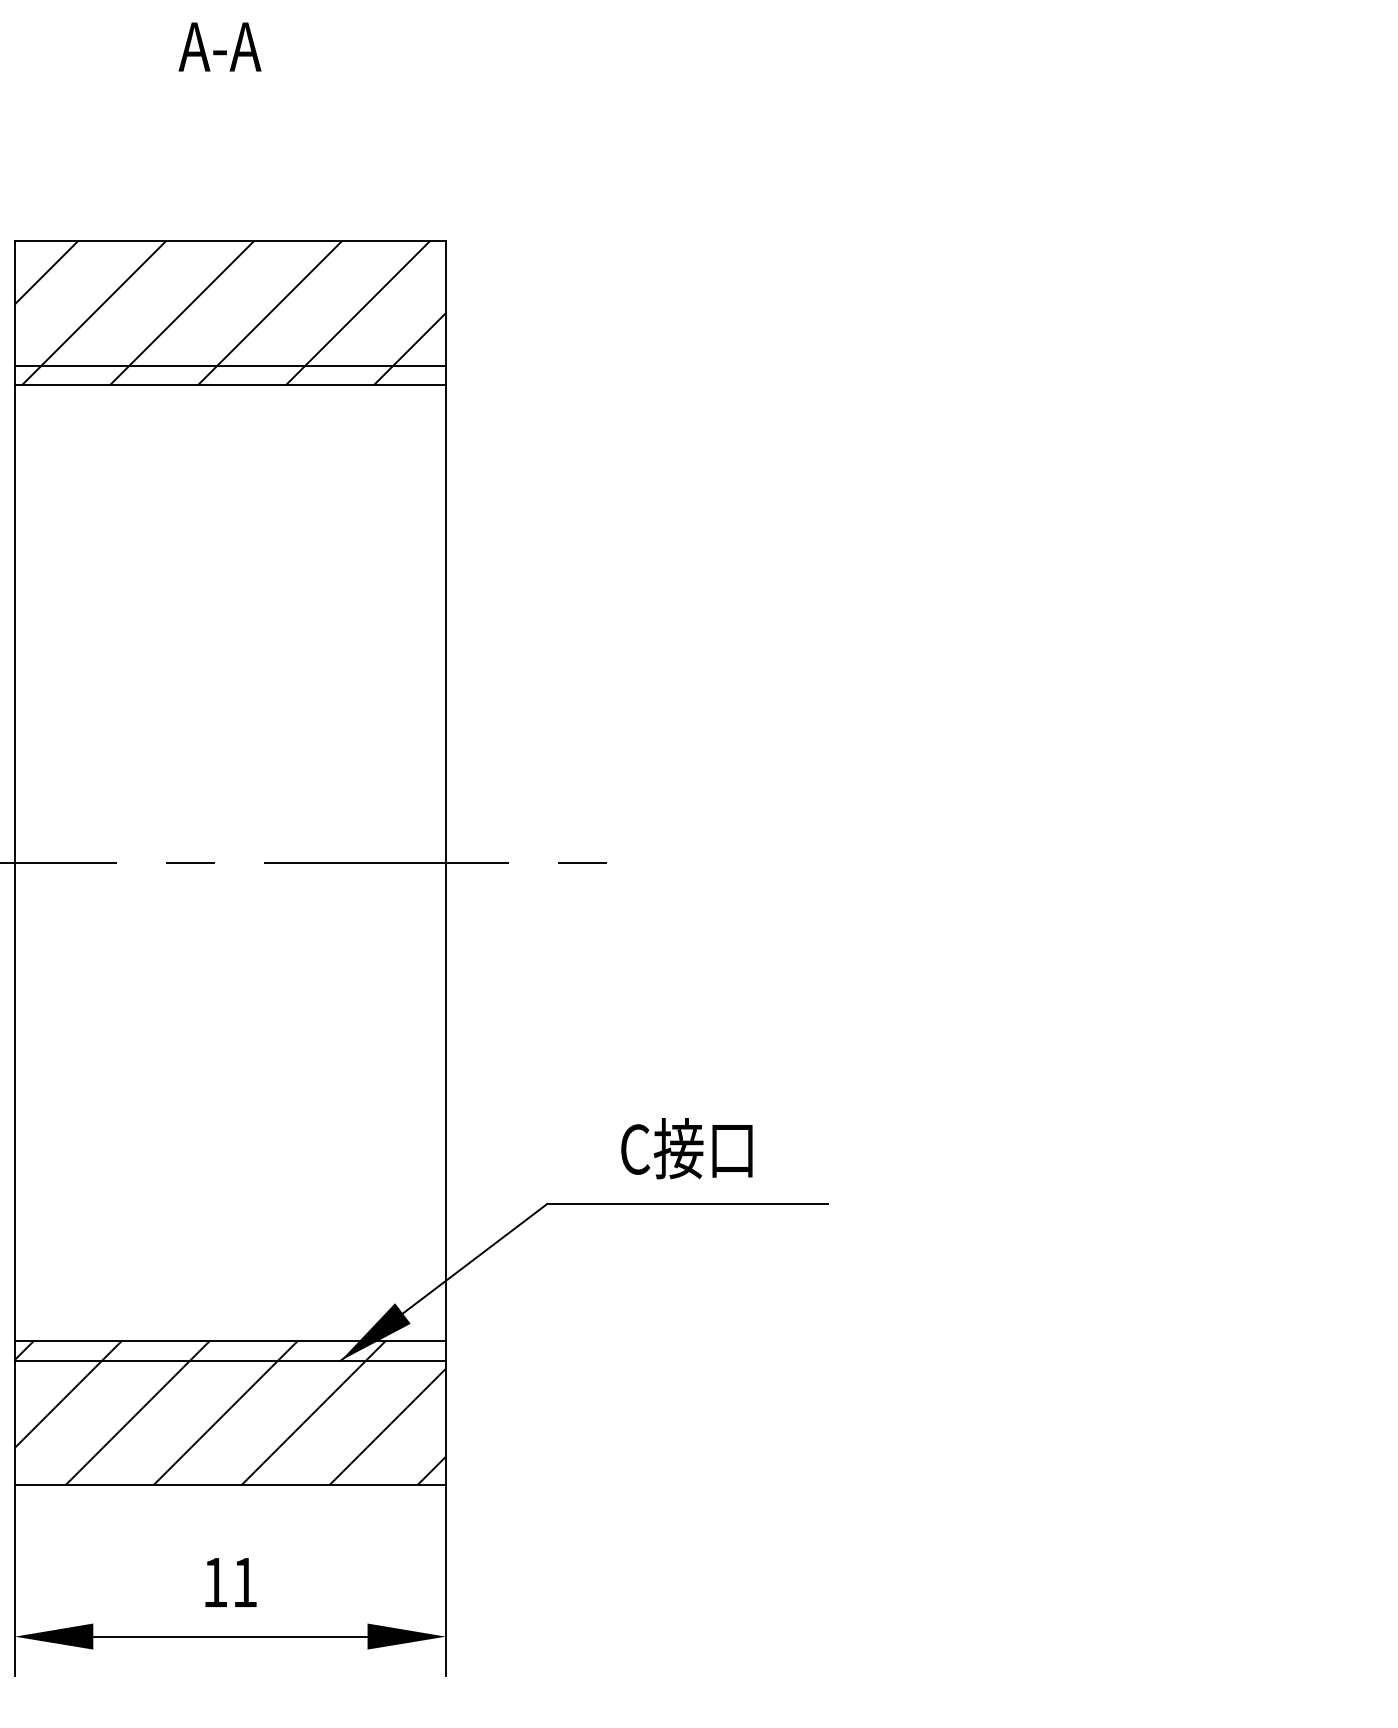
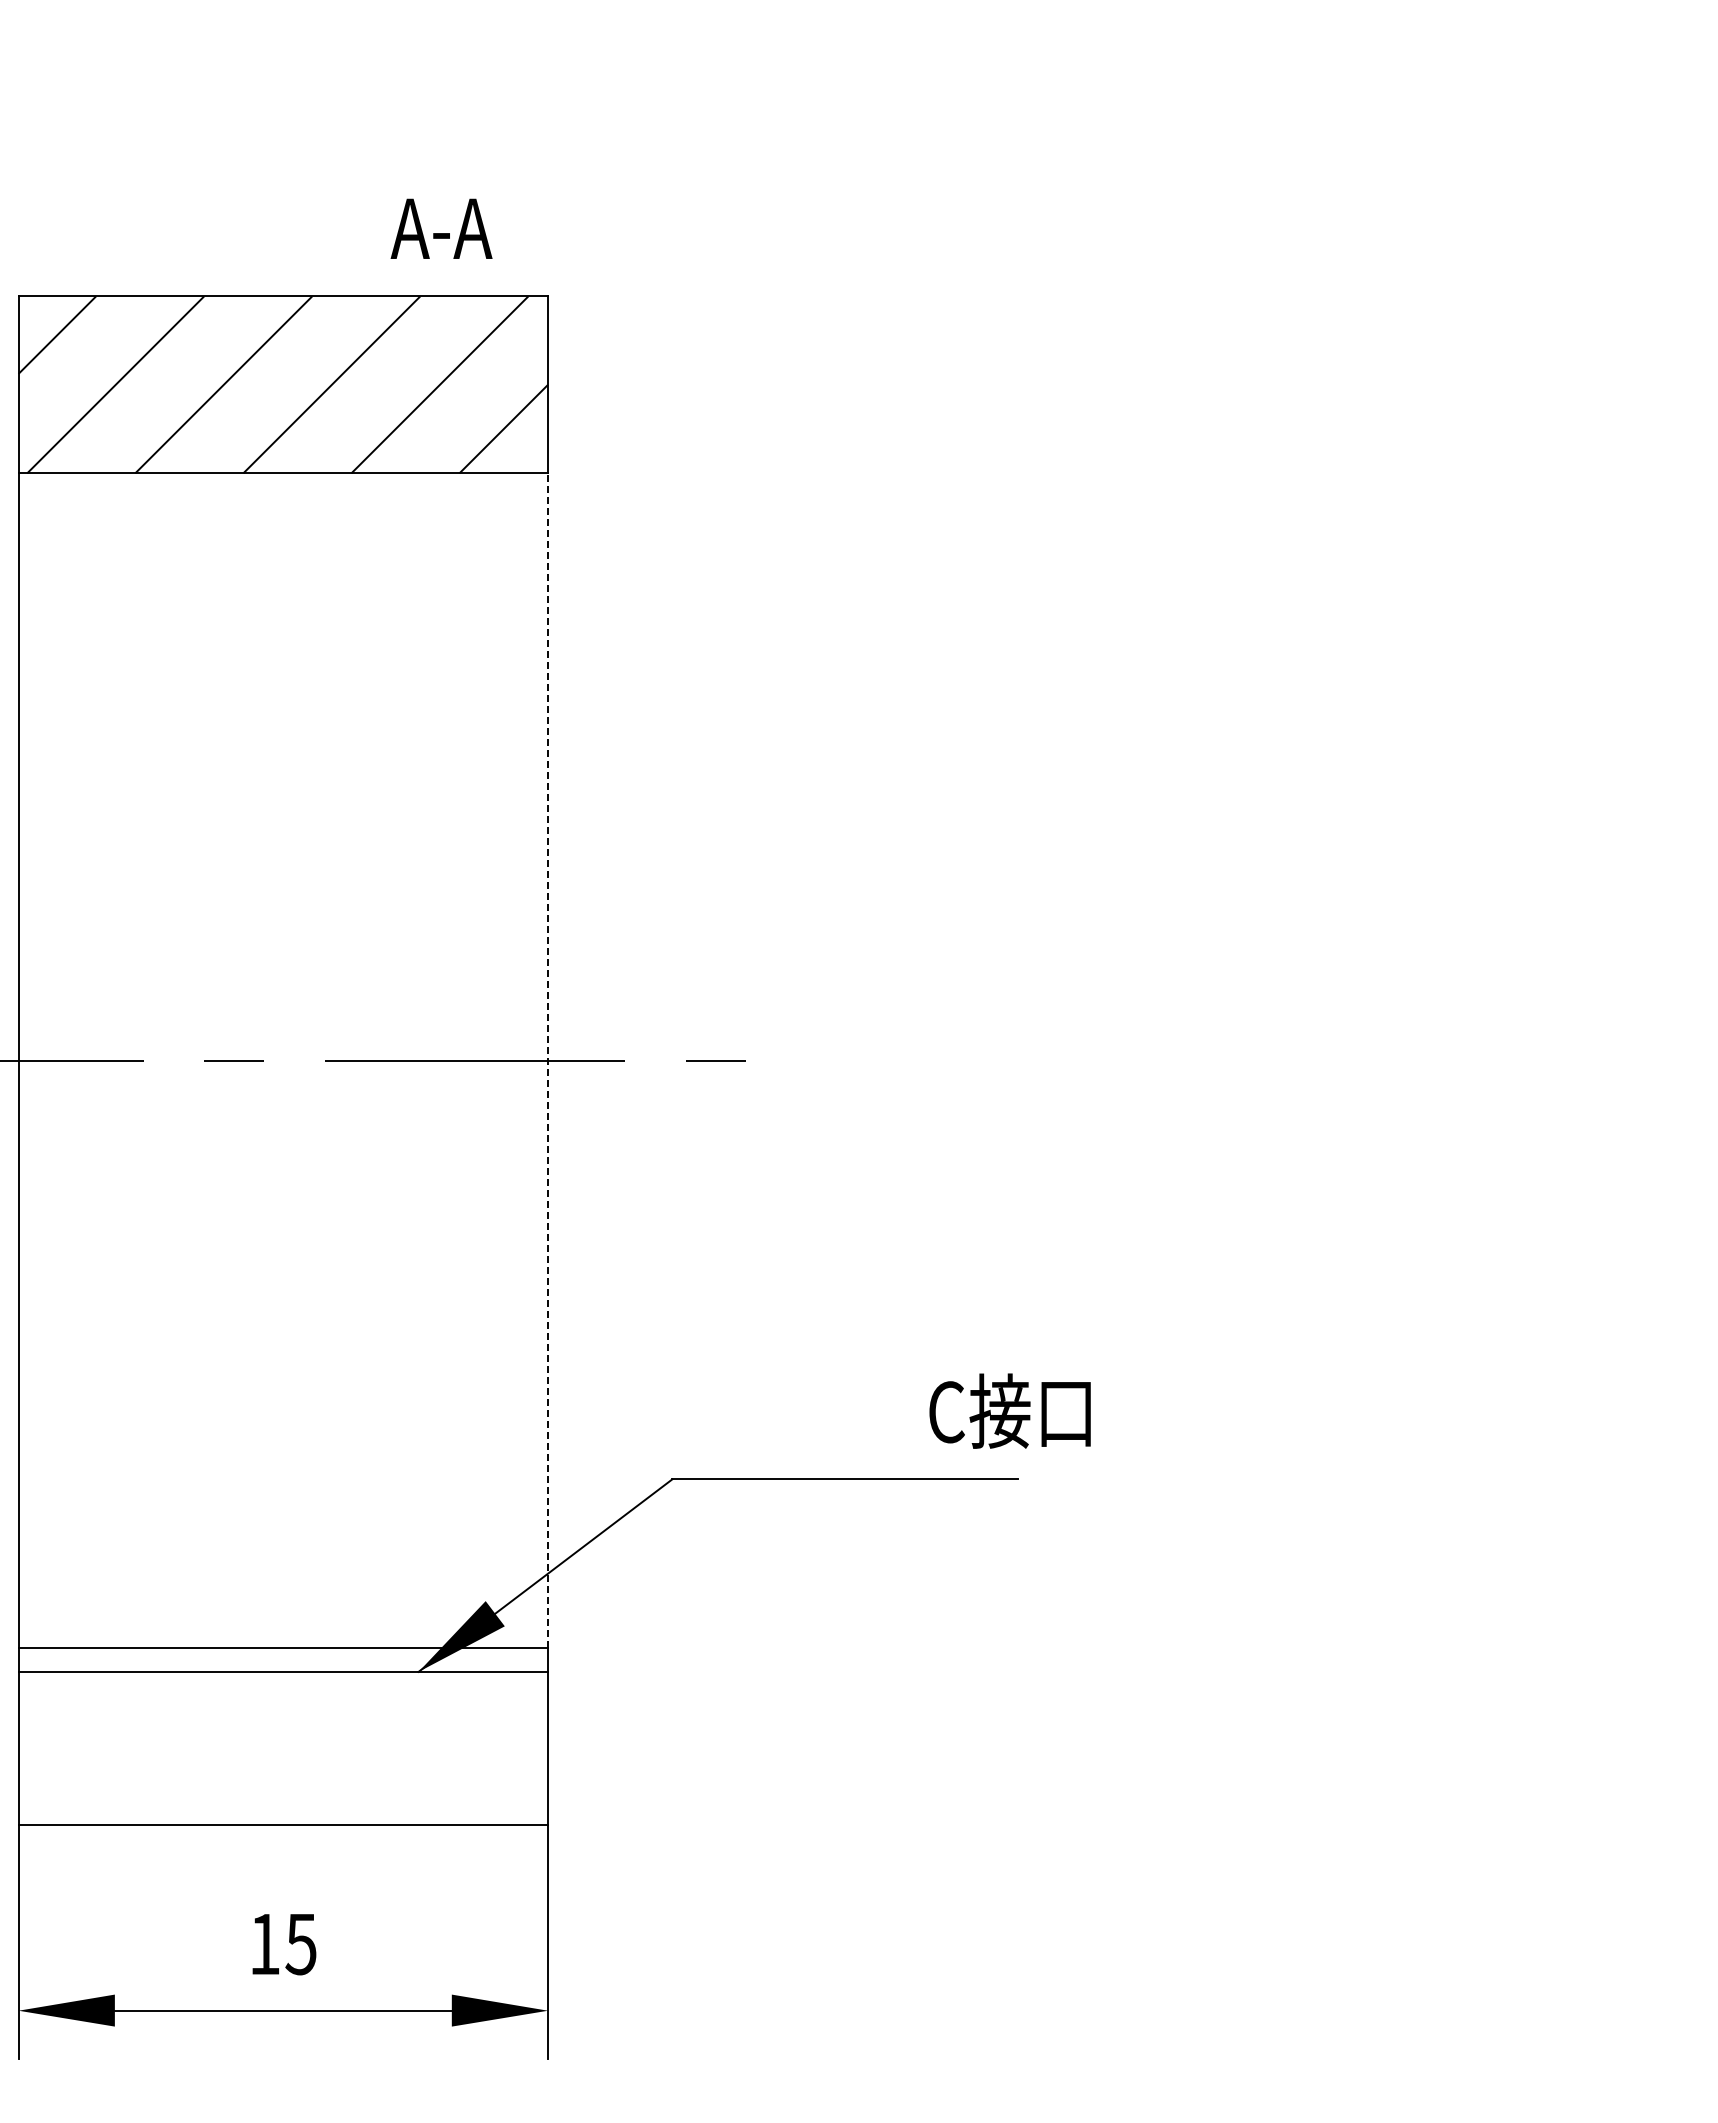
text: (219, 46) -> (441, 228), moved
line: (230, 365) -> (283, 449), removed
line: (446, 863) -> (548, 1060), solid -> dashed
text: (686, 1148) -> (1009, 1410), moved
hatch: (230, 1412) -> (283, 1735), removed
text: (244, 1582) -> (300, 1944), 11 -> 15

